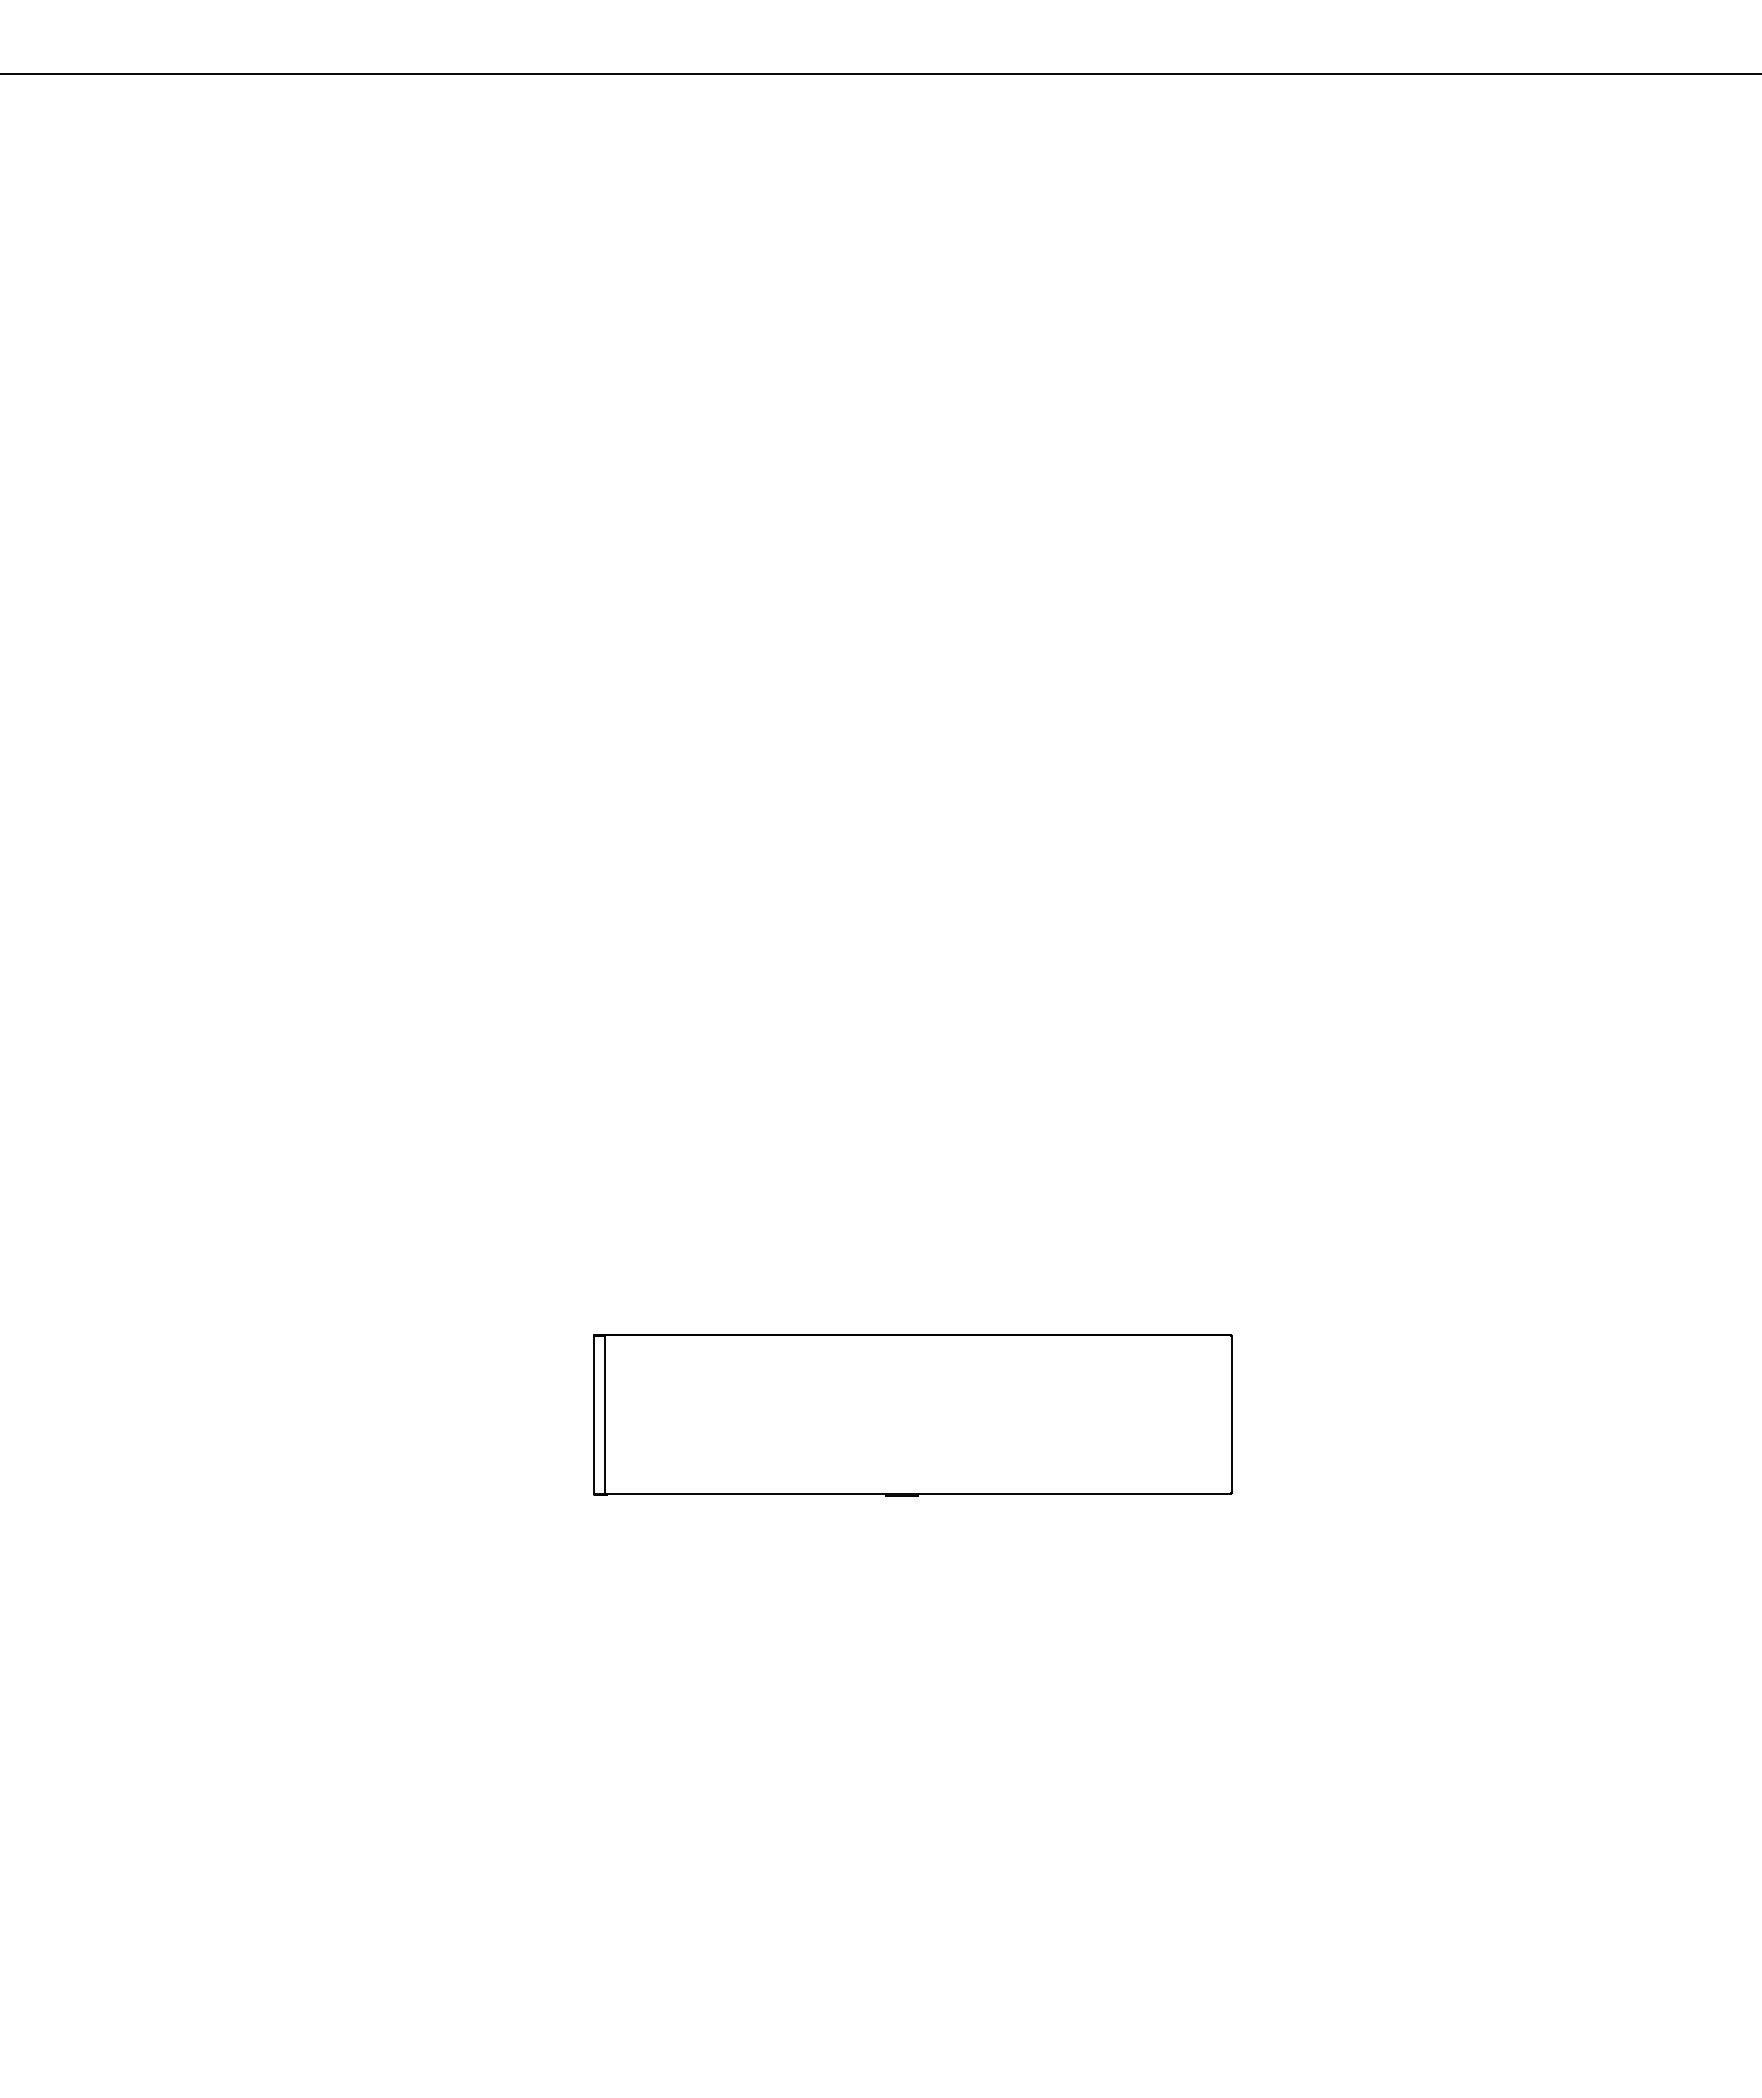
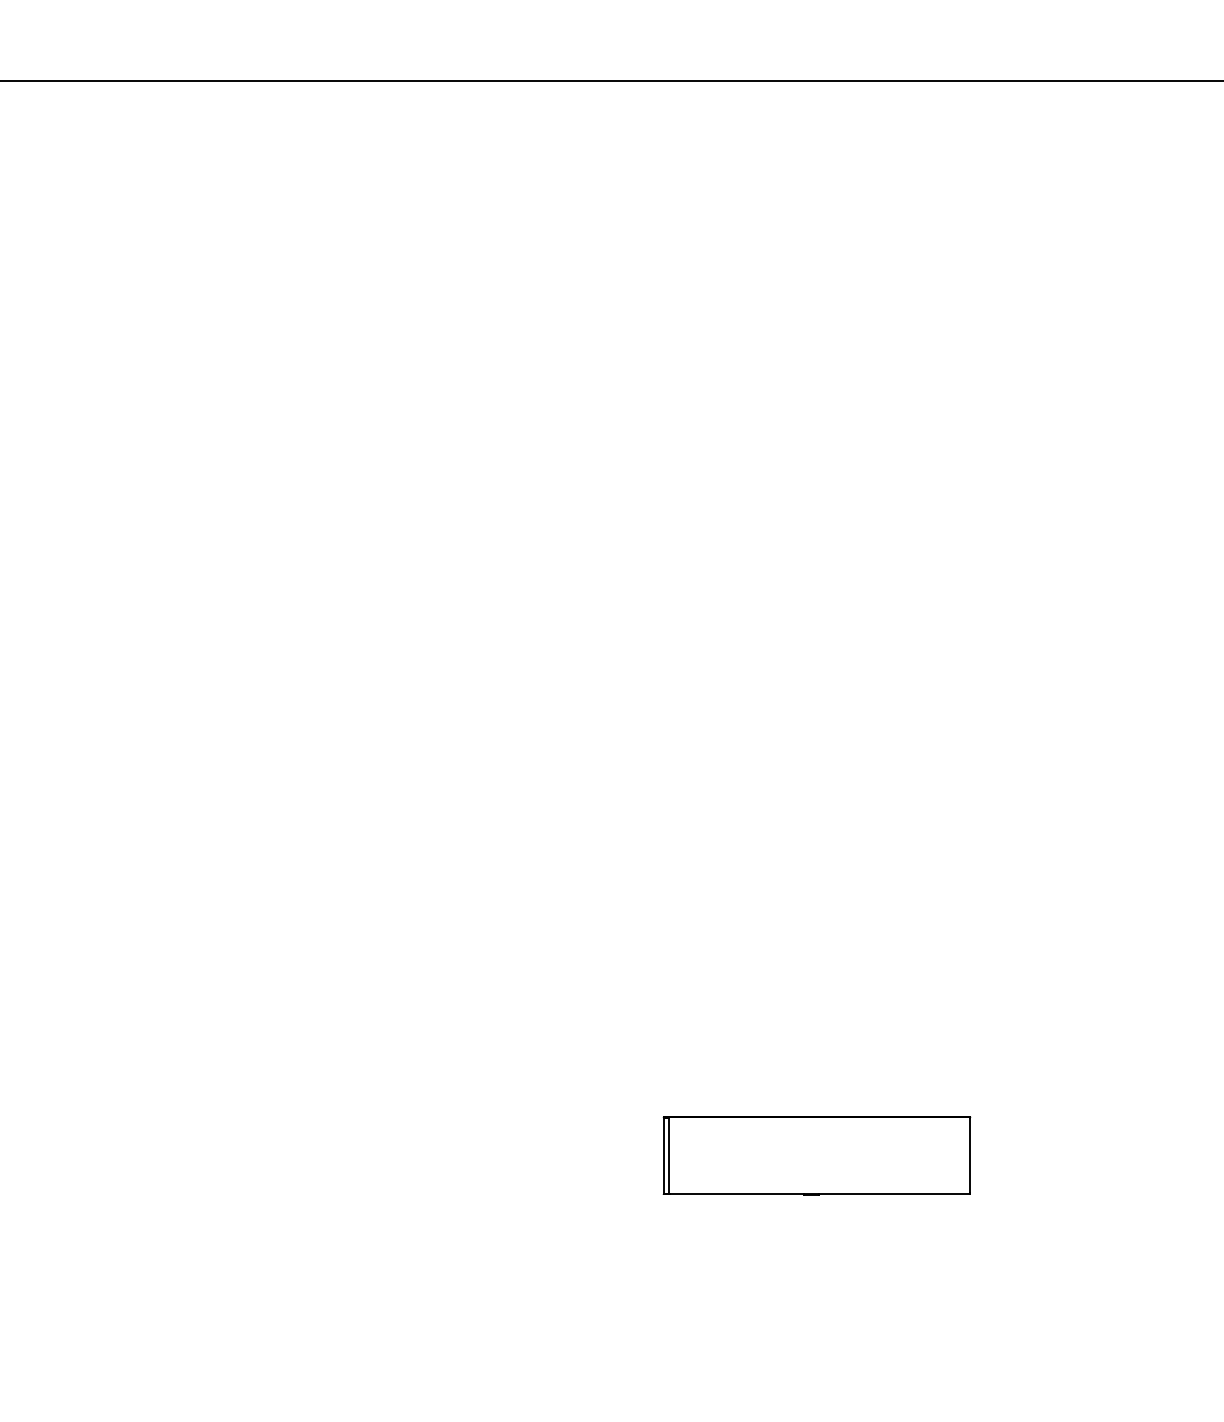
part: (912, 1415) -> (816, 1155), size x0.6

